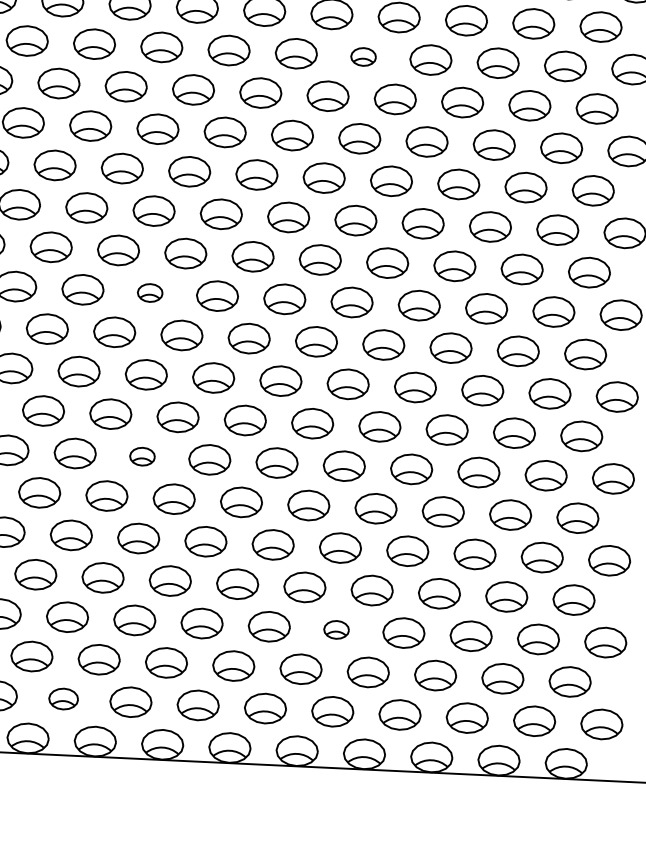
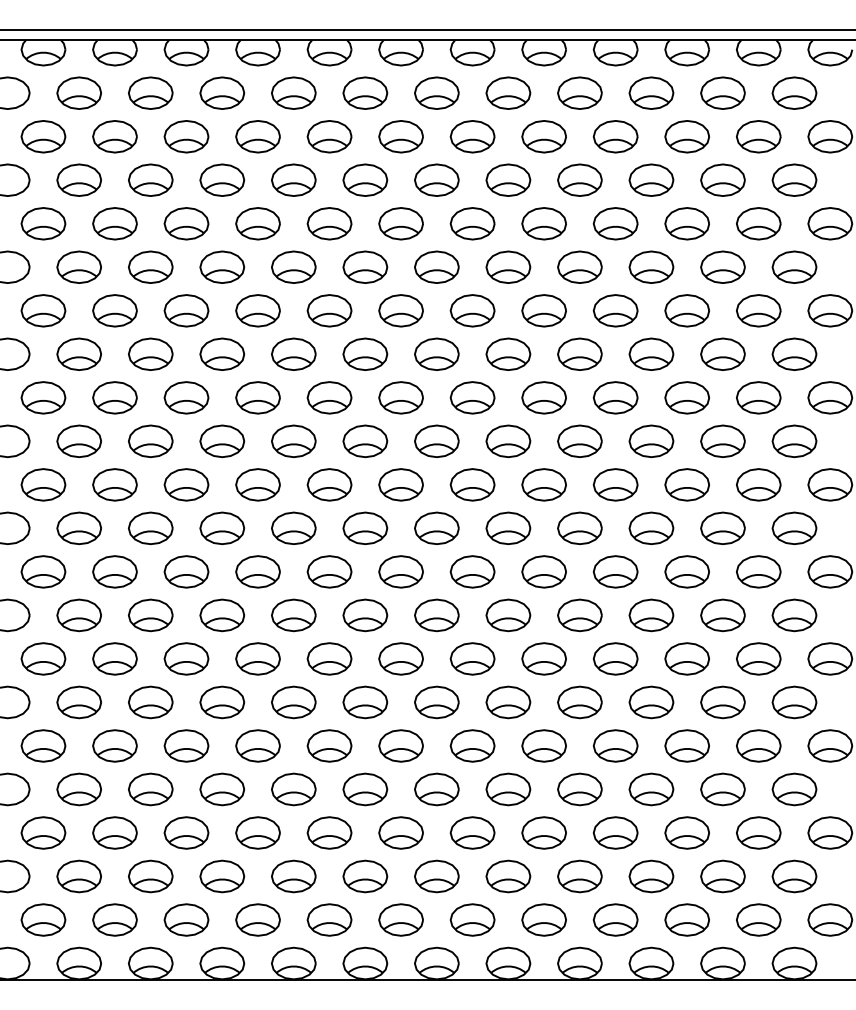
part: (363, 56) -> (543, 223), size x1.67
part: (150, 292) -> (329, 484), size x1.67
part: (142, 456) -> (329, 658), size x1.67
part: (336, 629) -> (543, 832), size x1.67
part: (63, 698) -> (257, 919), size x1.43

